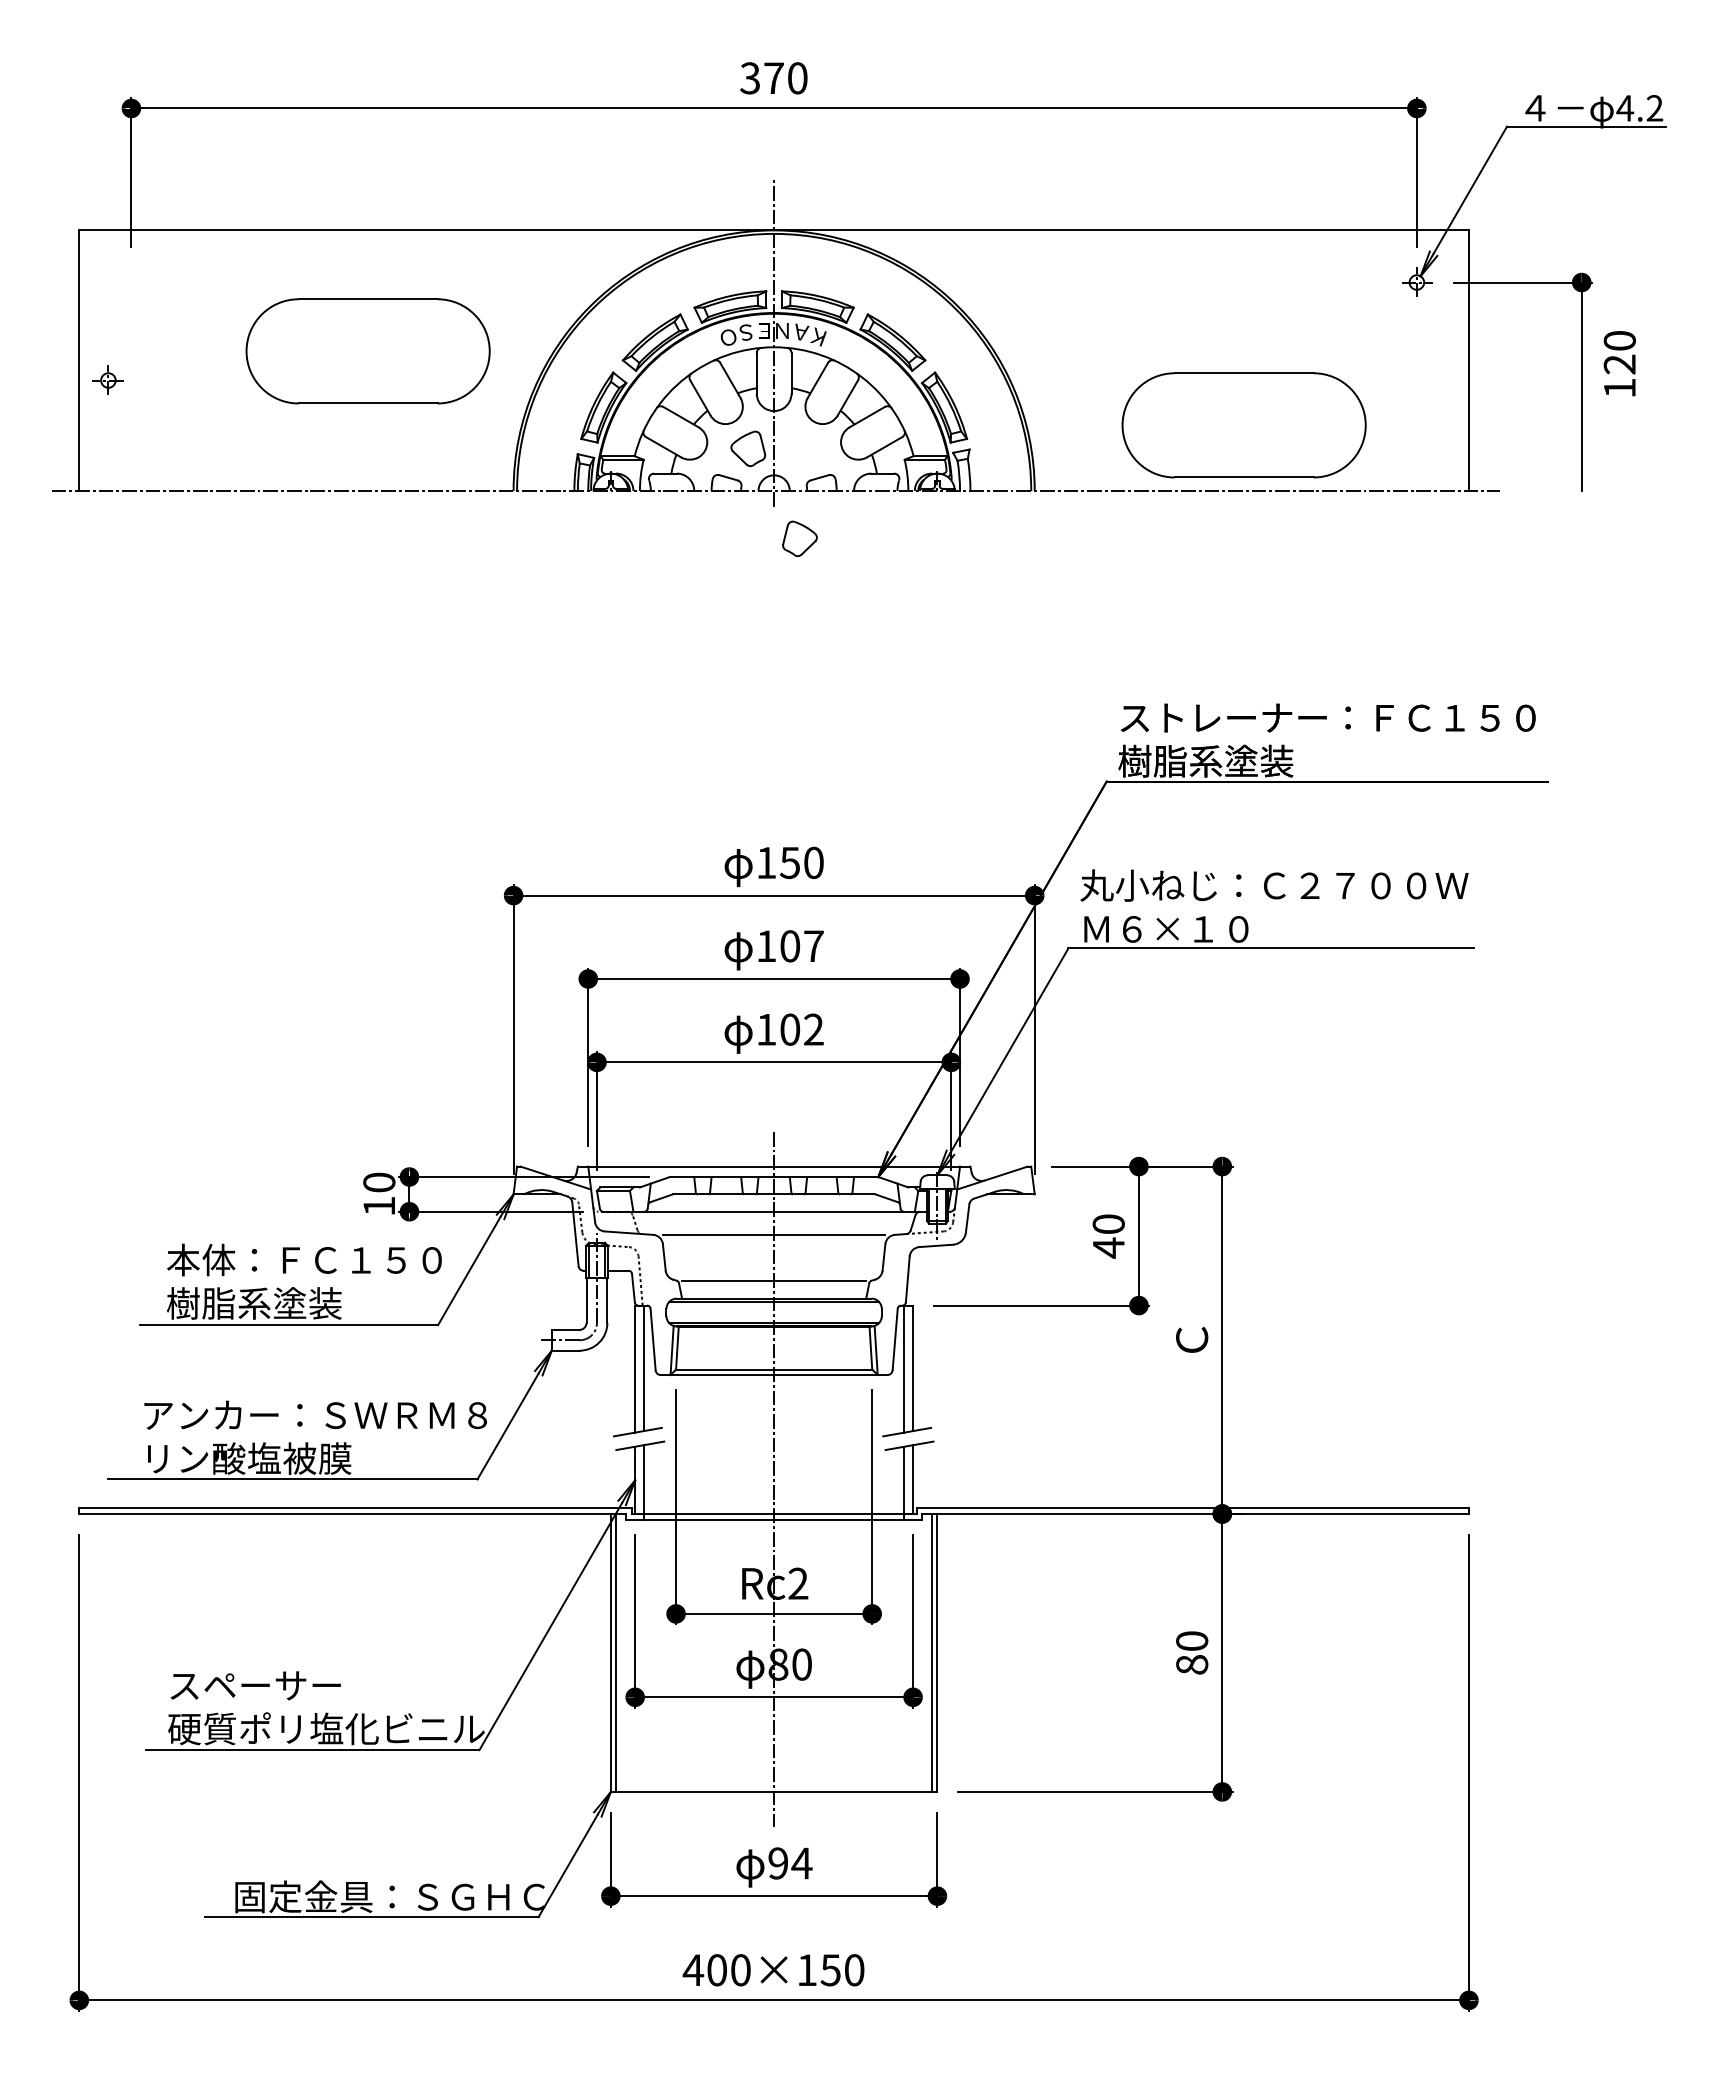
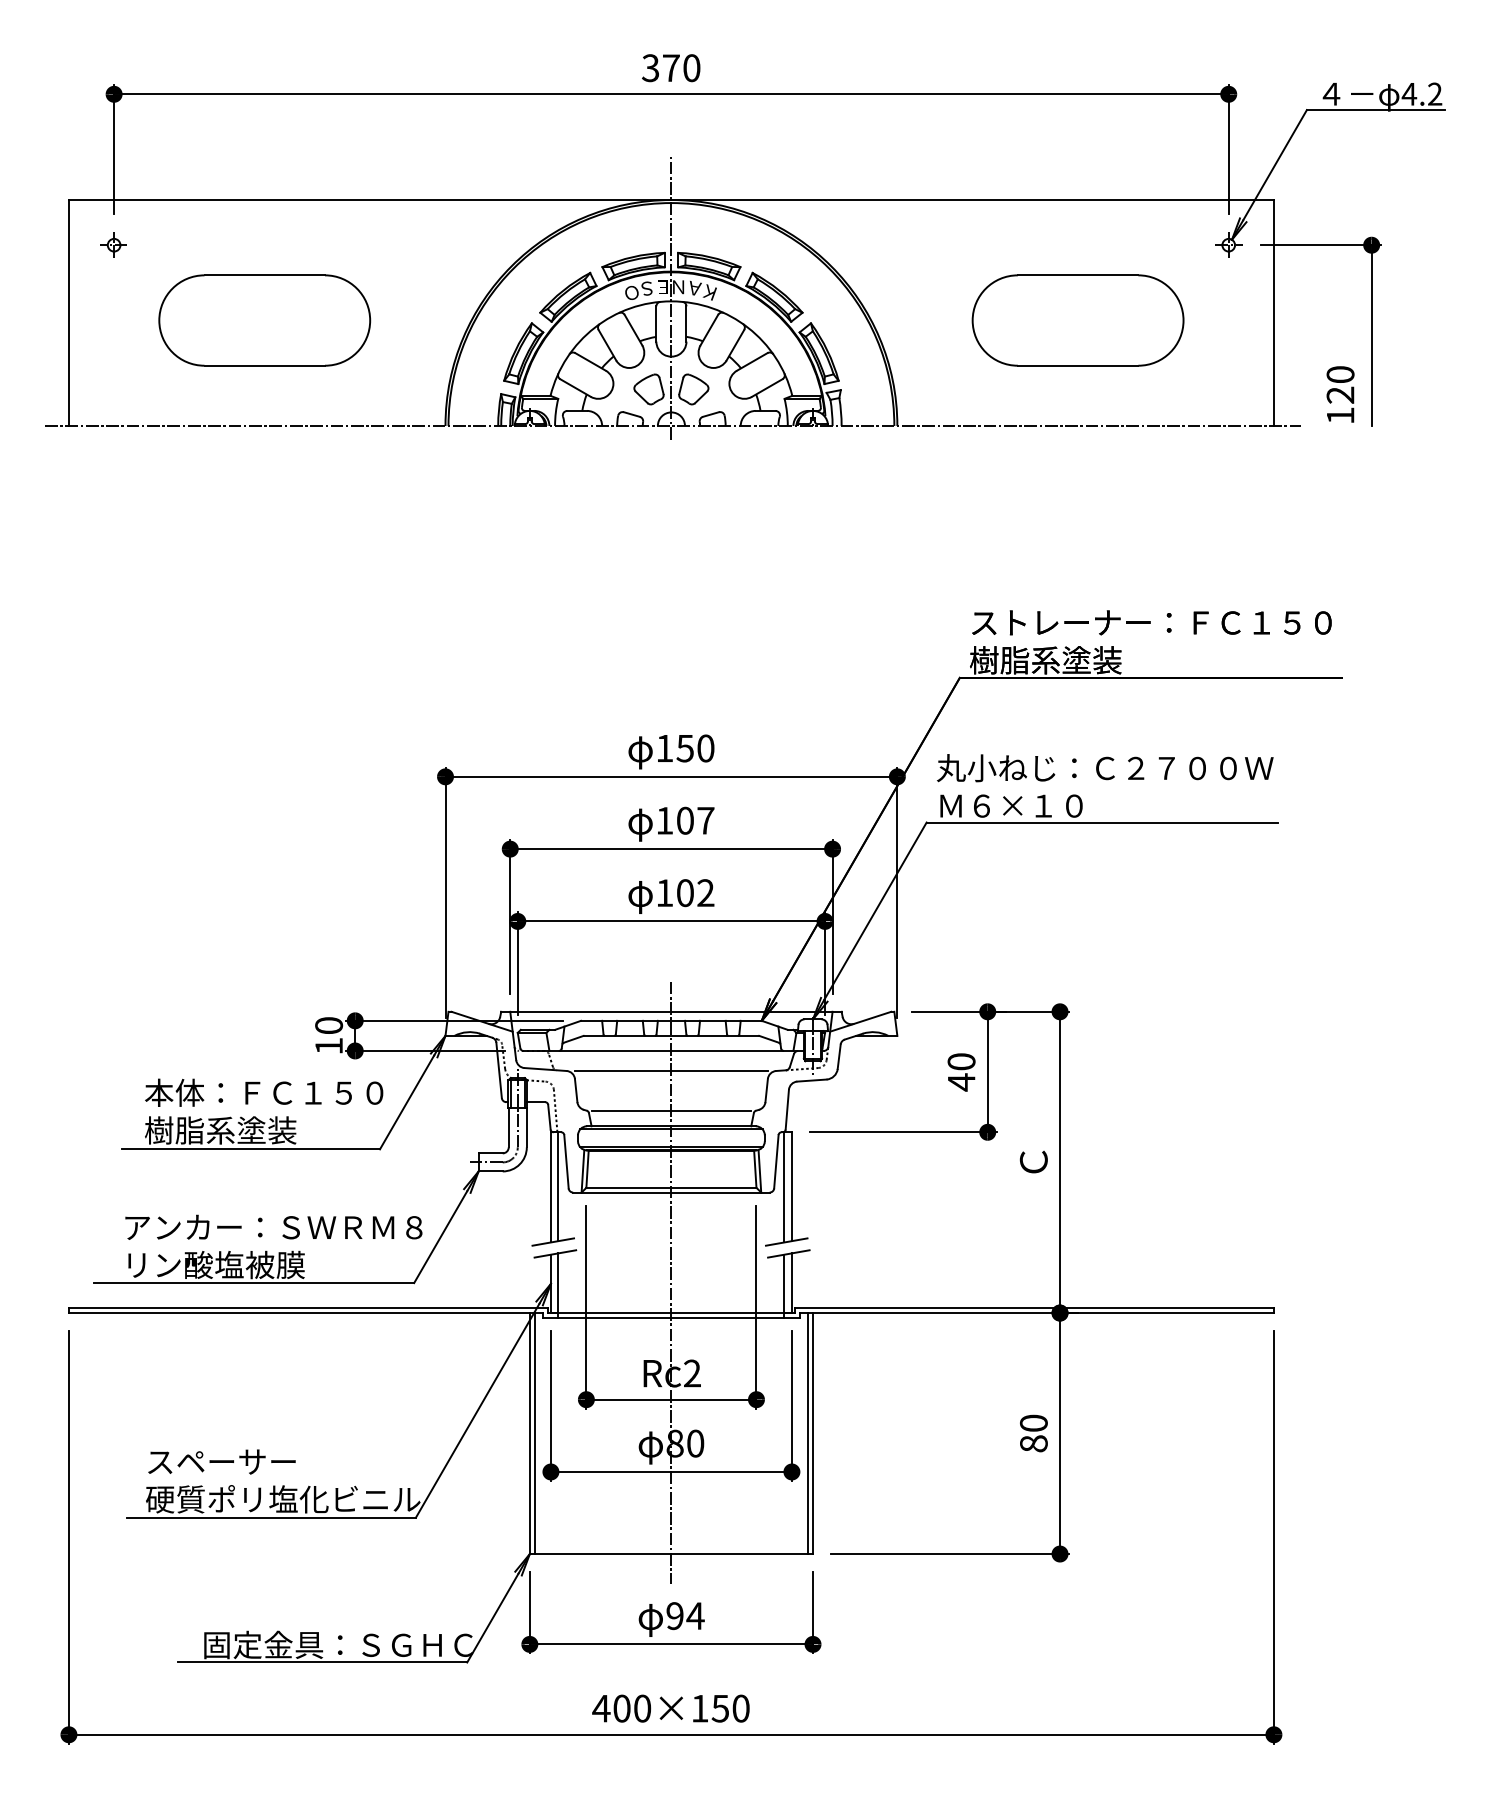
part: (367, 351) -> (264, 320), moved
text: (1619, 363) -> (1340, 394), moved
part: (107, 379) -> (113, 244), moved
part: (1243, 425) -> (1077, 320), moved
part: (799, 538) -> (693, 389), moved

